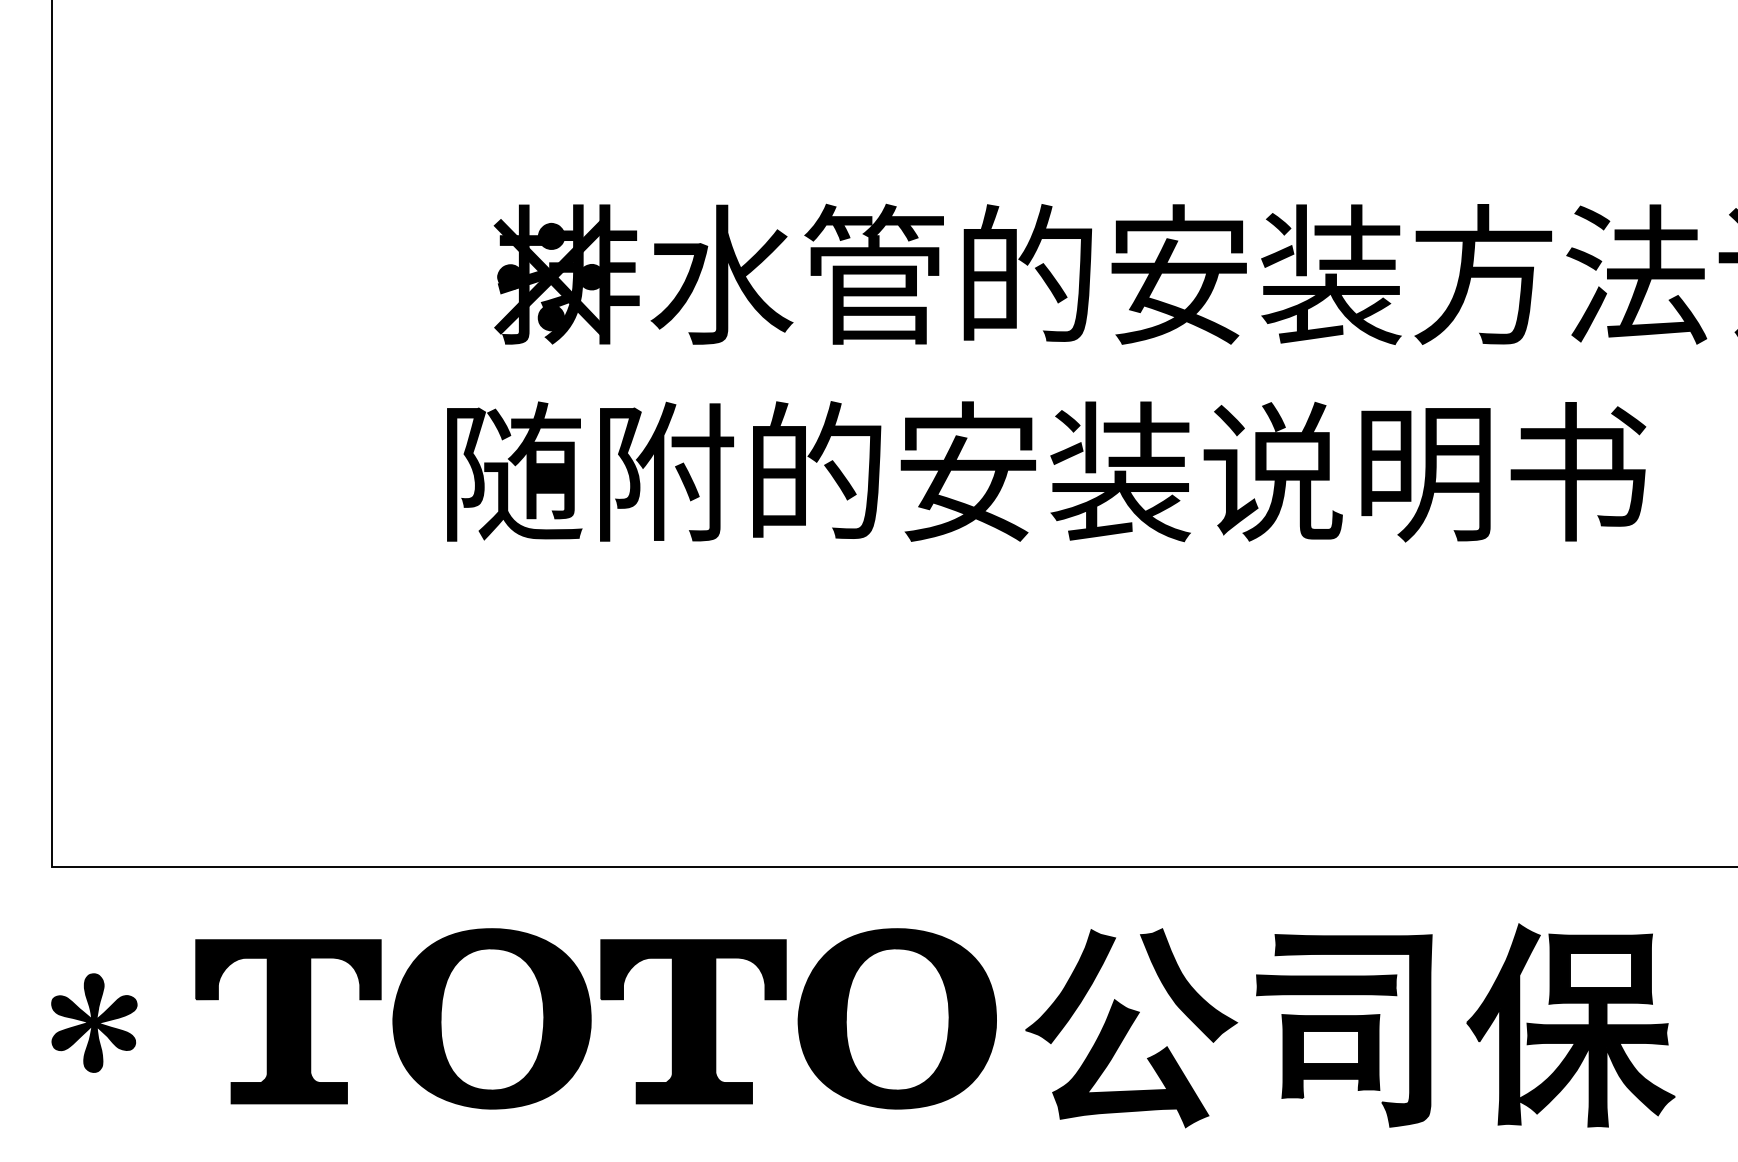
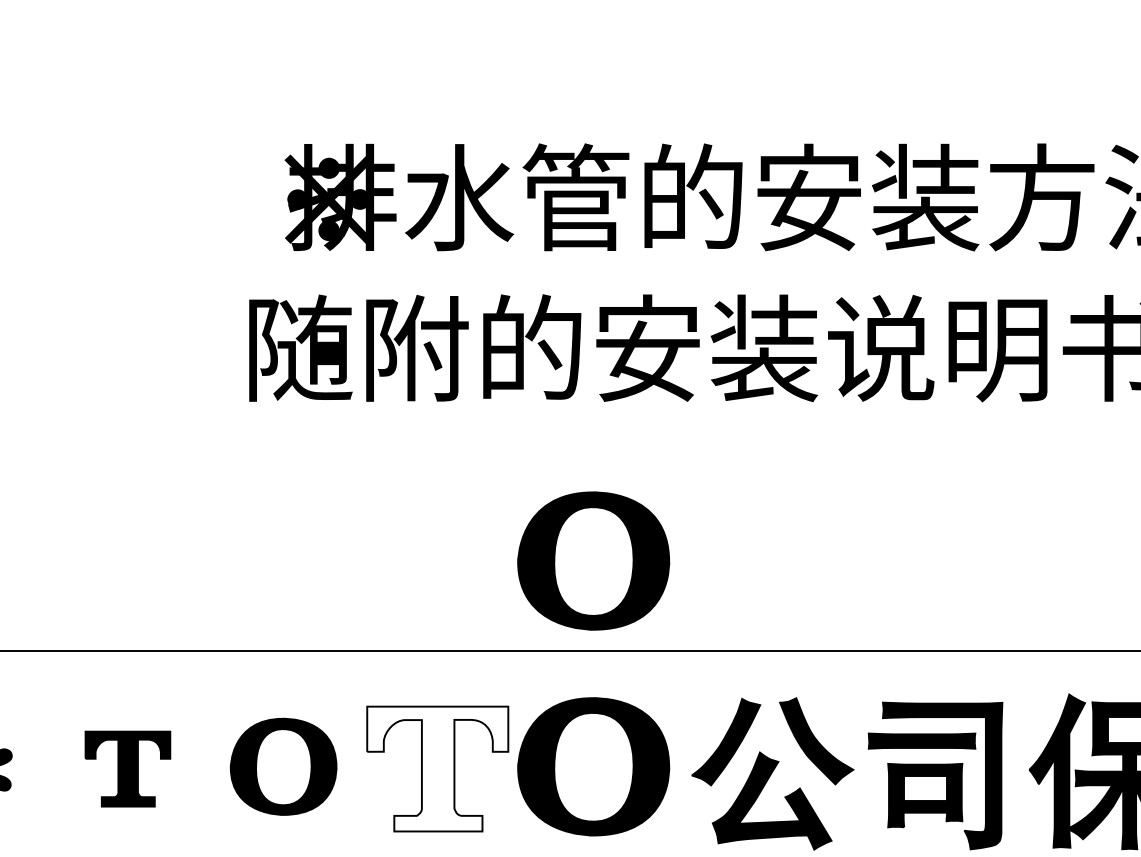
part: (896, 749) -> (593, 560), added
part: (491, 1018) -> (283, 766), size x0.7
part: (288, 1021) -> (127, 768), size x0.6
fill: (693, 1021) -> (437, 768), removed

